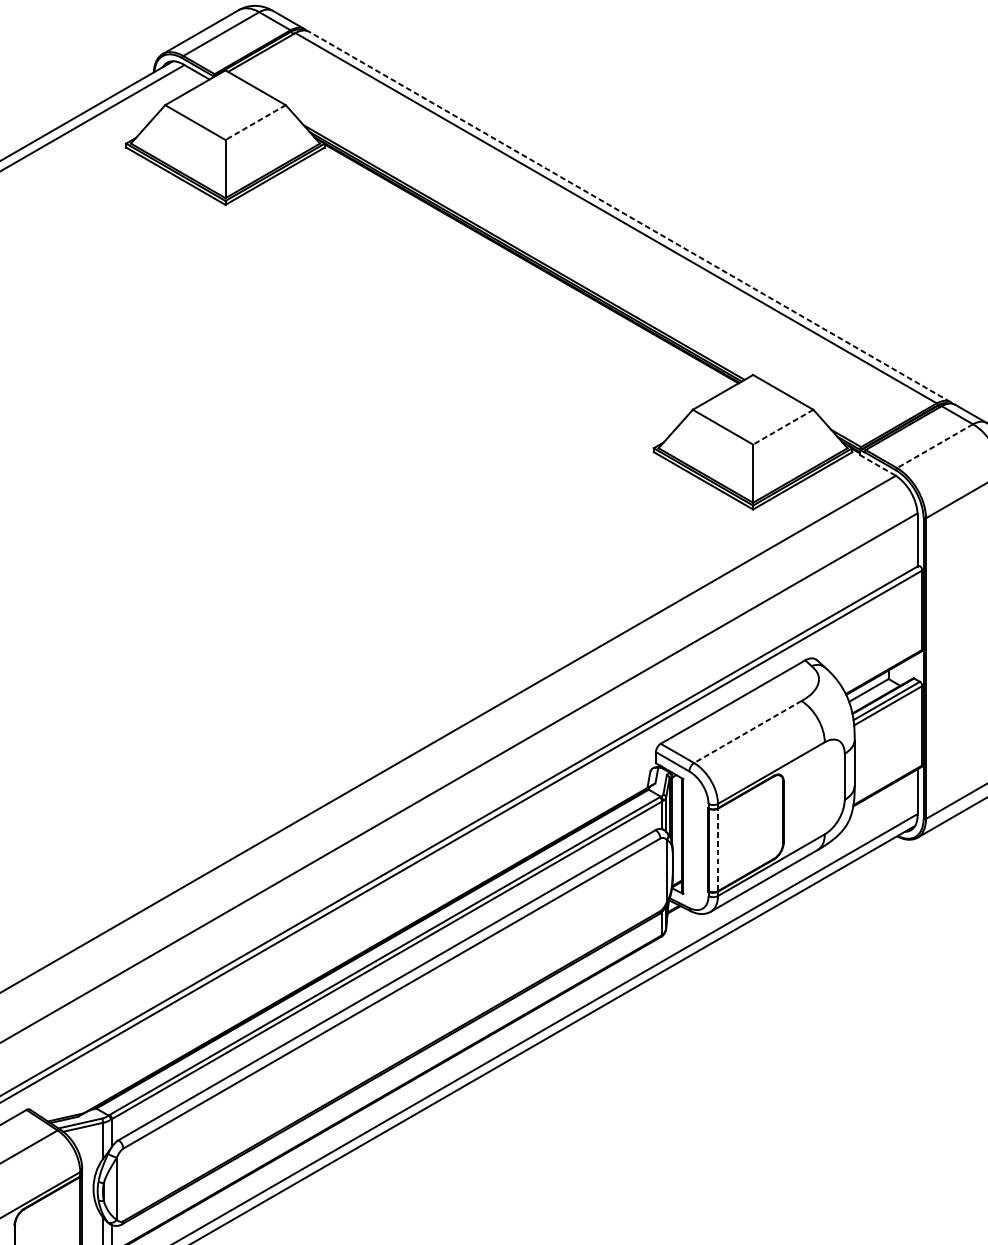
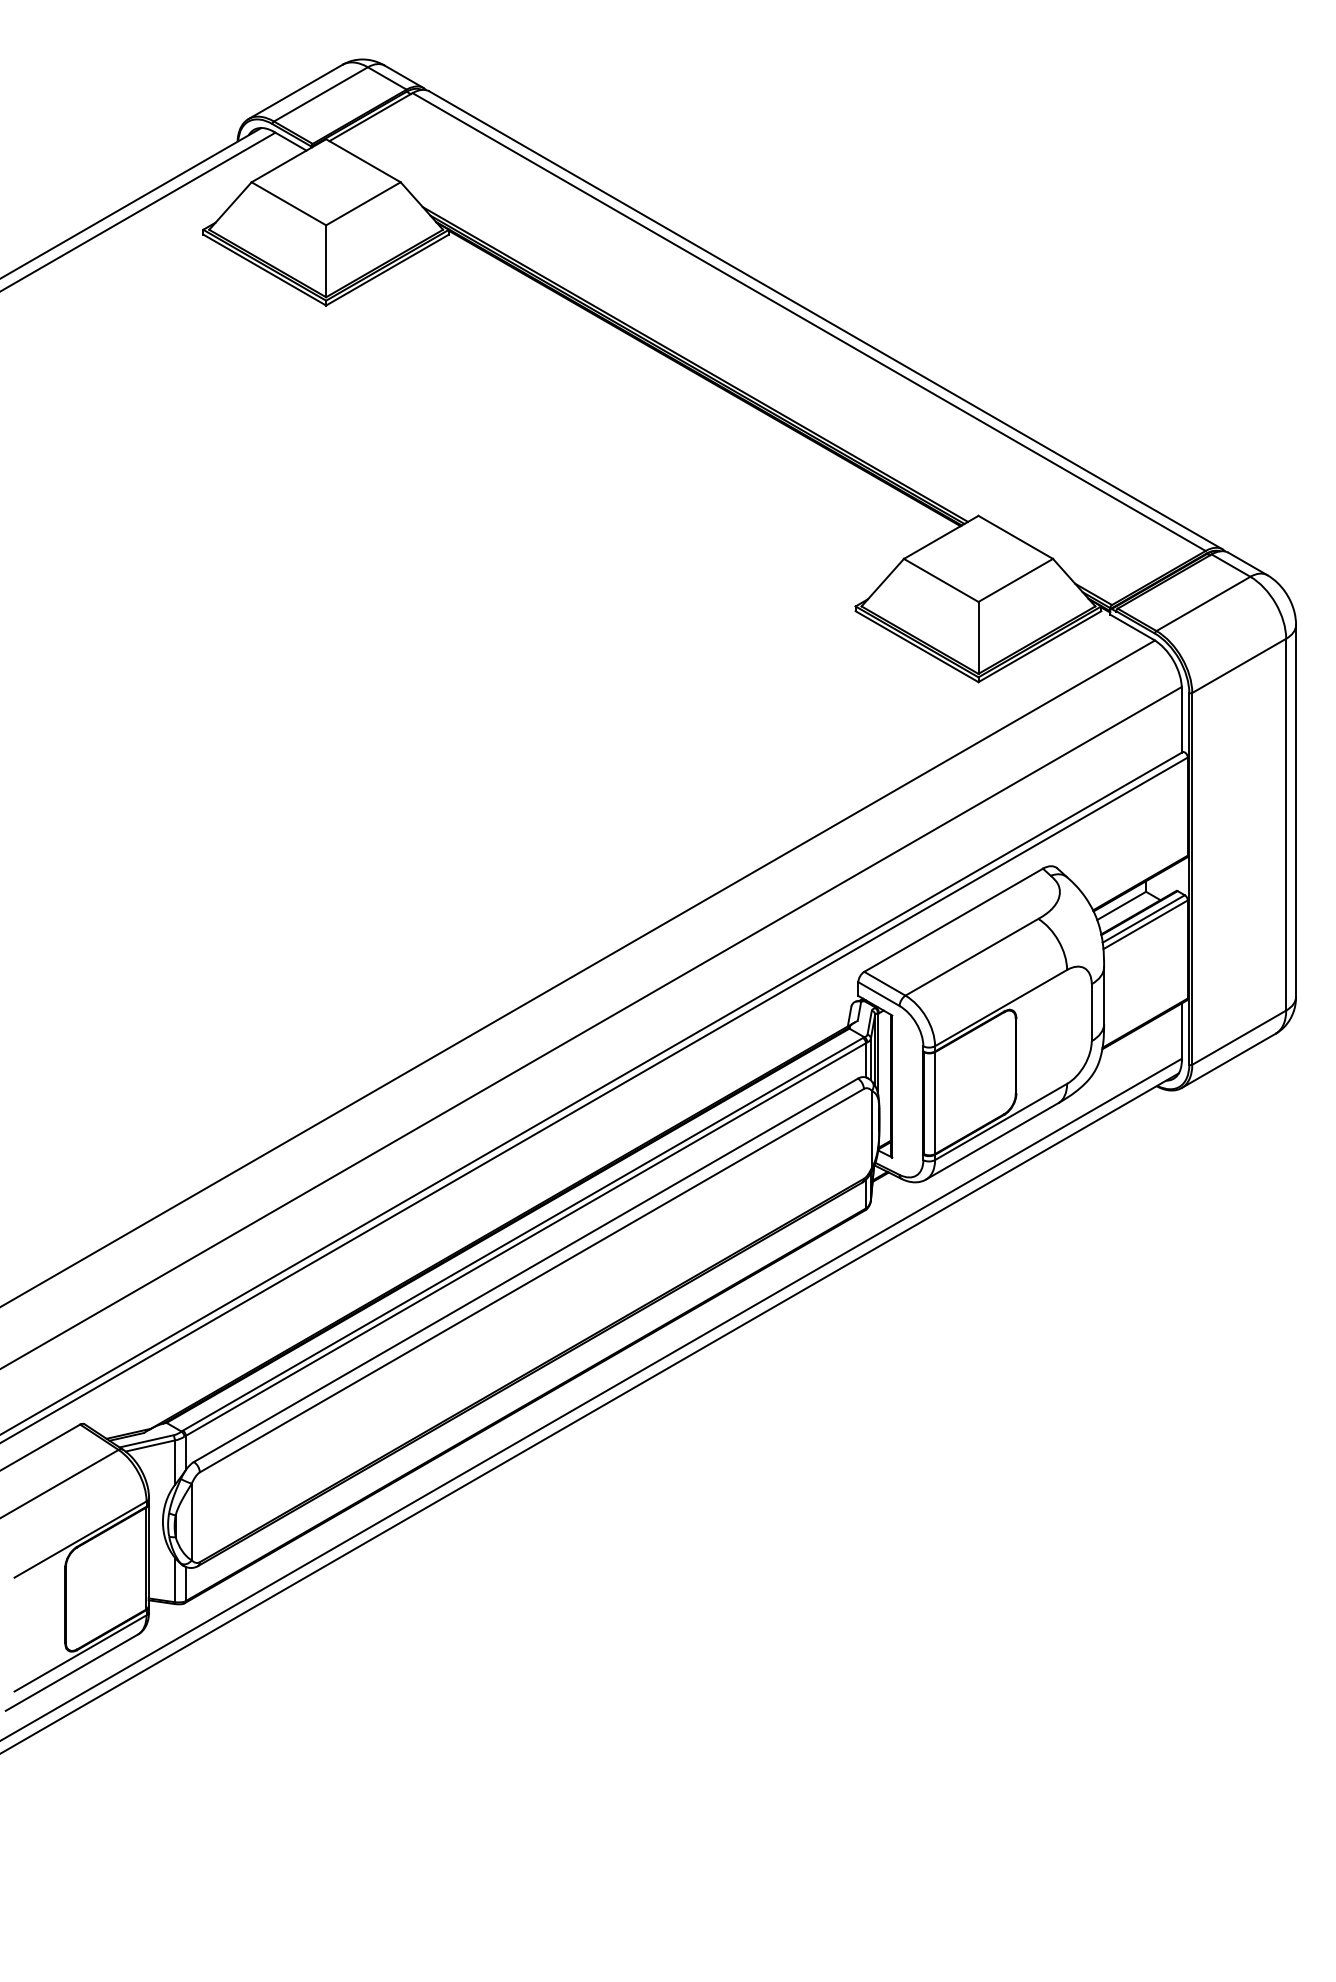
line: (255, 123) -> (363, 204), dashed -> solid
line: (630, 216) -> (826, 320), dashed -> solid
line: (783, 427) -> (1015, 580), dashed -> solid
line: (935, 446) -> (1203, 604), dashed -> solid
line: (876, 465) -> (1131, 627), dashed -> solid
line: (747, 732) -> (971, 957), dashed -> solid
line: (718, 849) -> (935, 1102), dashed -> solid

